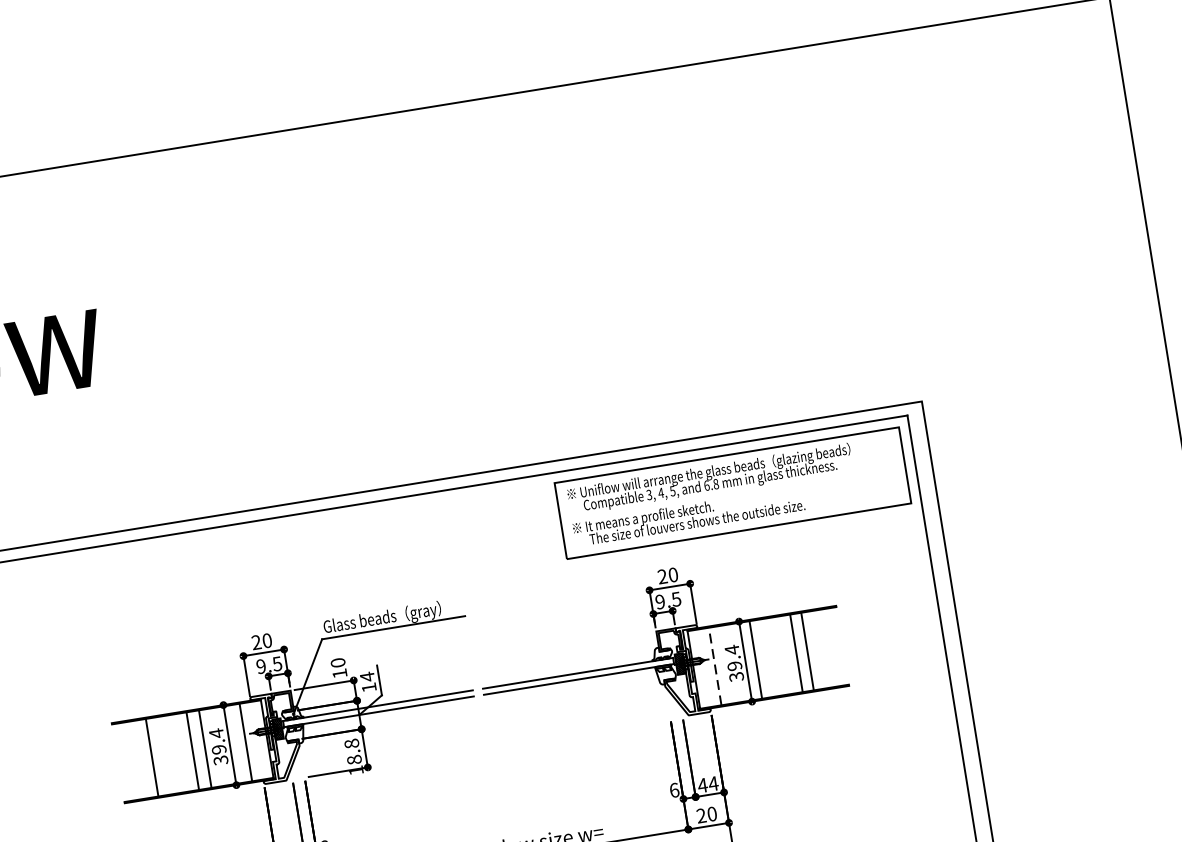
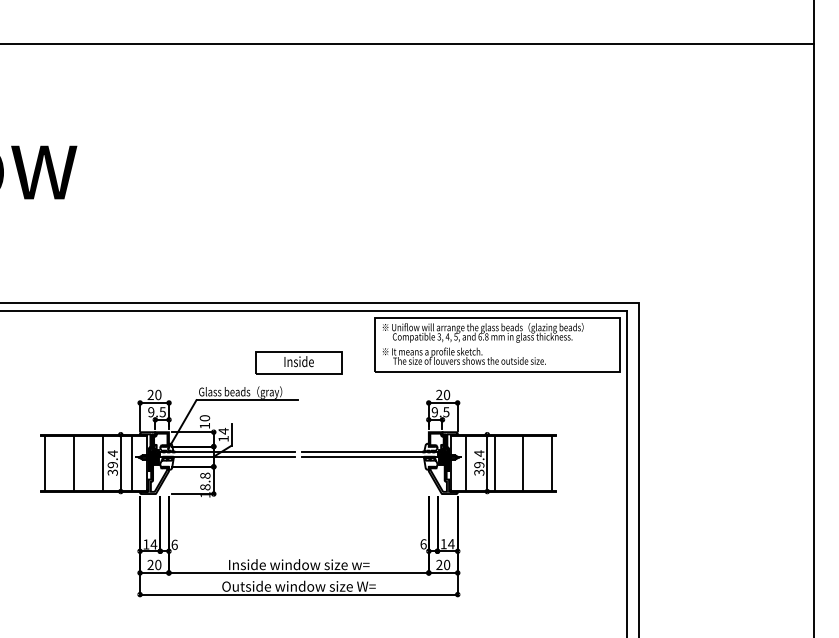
part: (457, 563) -> (298, 362), added
line: (807, 650) -> (552, 462), moved
line: (715, 667) -> (465, 463), dashed -> solid
line: (192, 750) -> (74, 462), moved
line: (152, 756) -> (45, 462), moved
text: (702, 786) -> (443, 544), 44 -> 14

